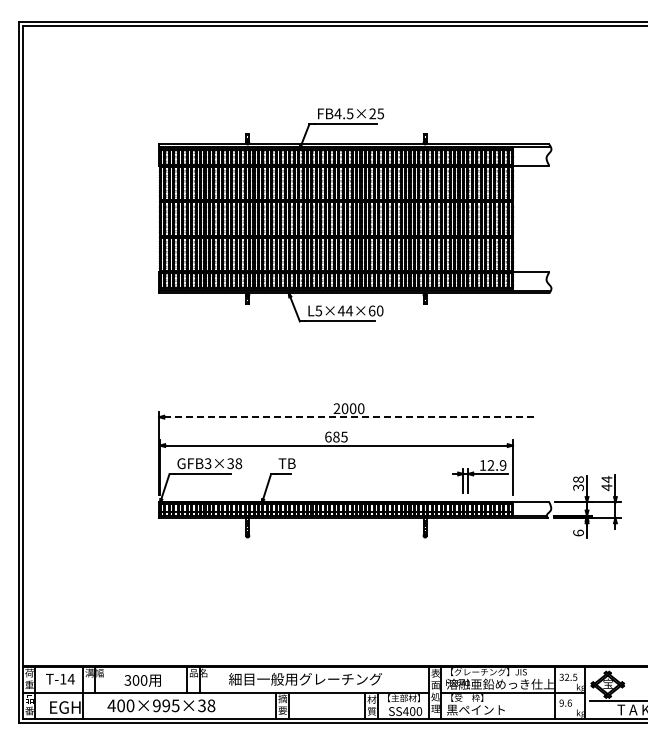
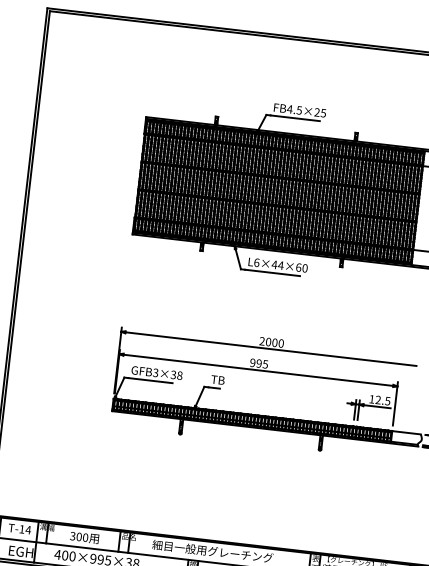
text: (318, 310) -> (256, 262), L5×44×60 -> L6×44×60
line: (349, 417) -> (271, 349), dashed -> solid
text: (332, 436) -> (256, 362), 685 -> 995
text: (502, 465) -> (387, 401), 12.9 -> 12.5

